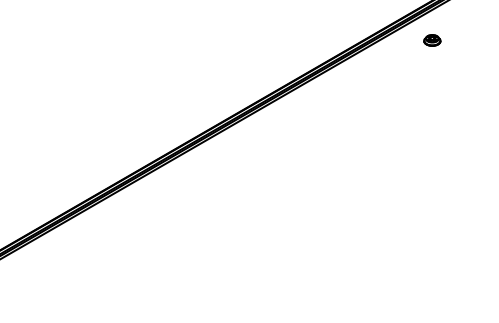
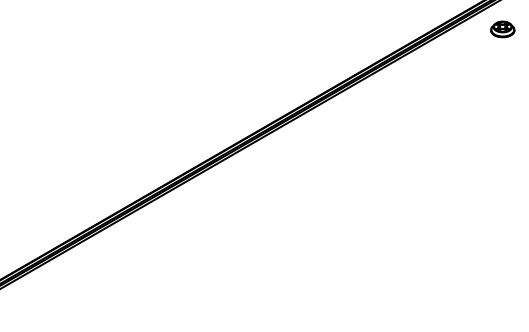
part: (432, 40) -> (502, 29), size x1.43

